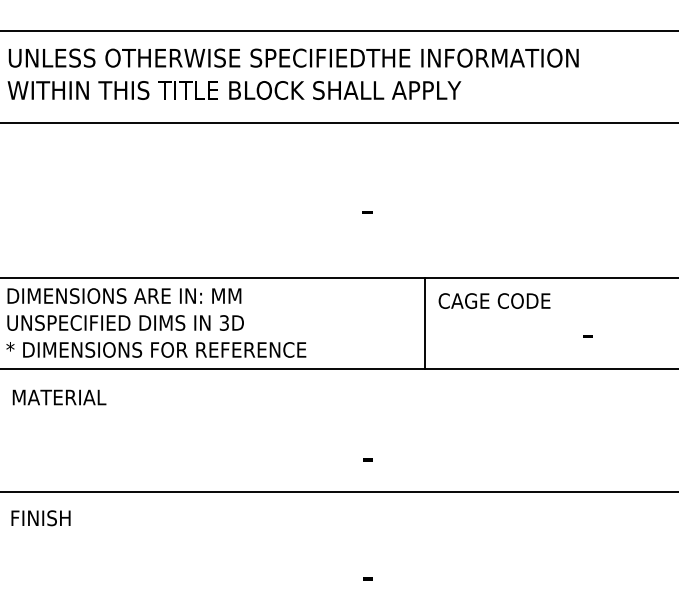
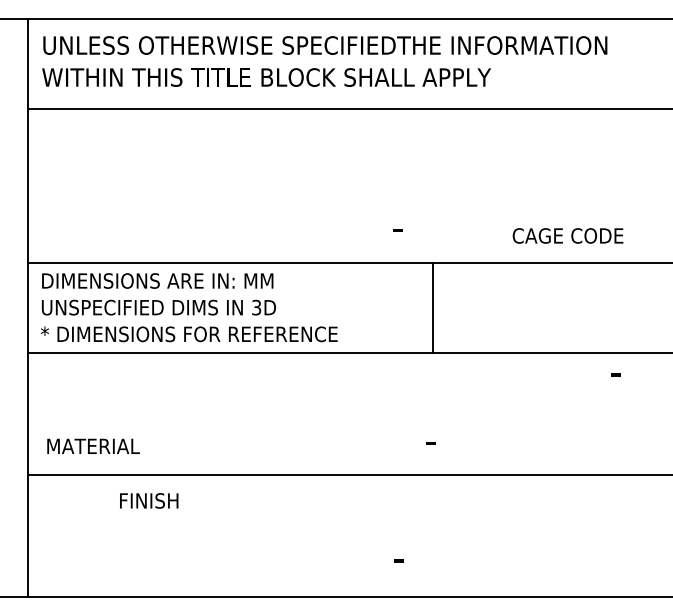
text: (366, 212) -> (397, 230), moved
text: (494, 300) -> (567, 235), moved
line: (425, 322) -> (432, 307), moved
text: (586, 335) -> (615, 374), moved
text: (59, 396) -> (93, 445), moved
text: (367, 460) -> (430, 443), moved
text: (41, 517) -> (149, 500), moved

